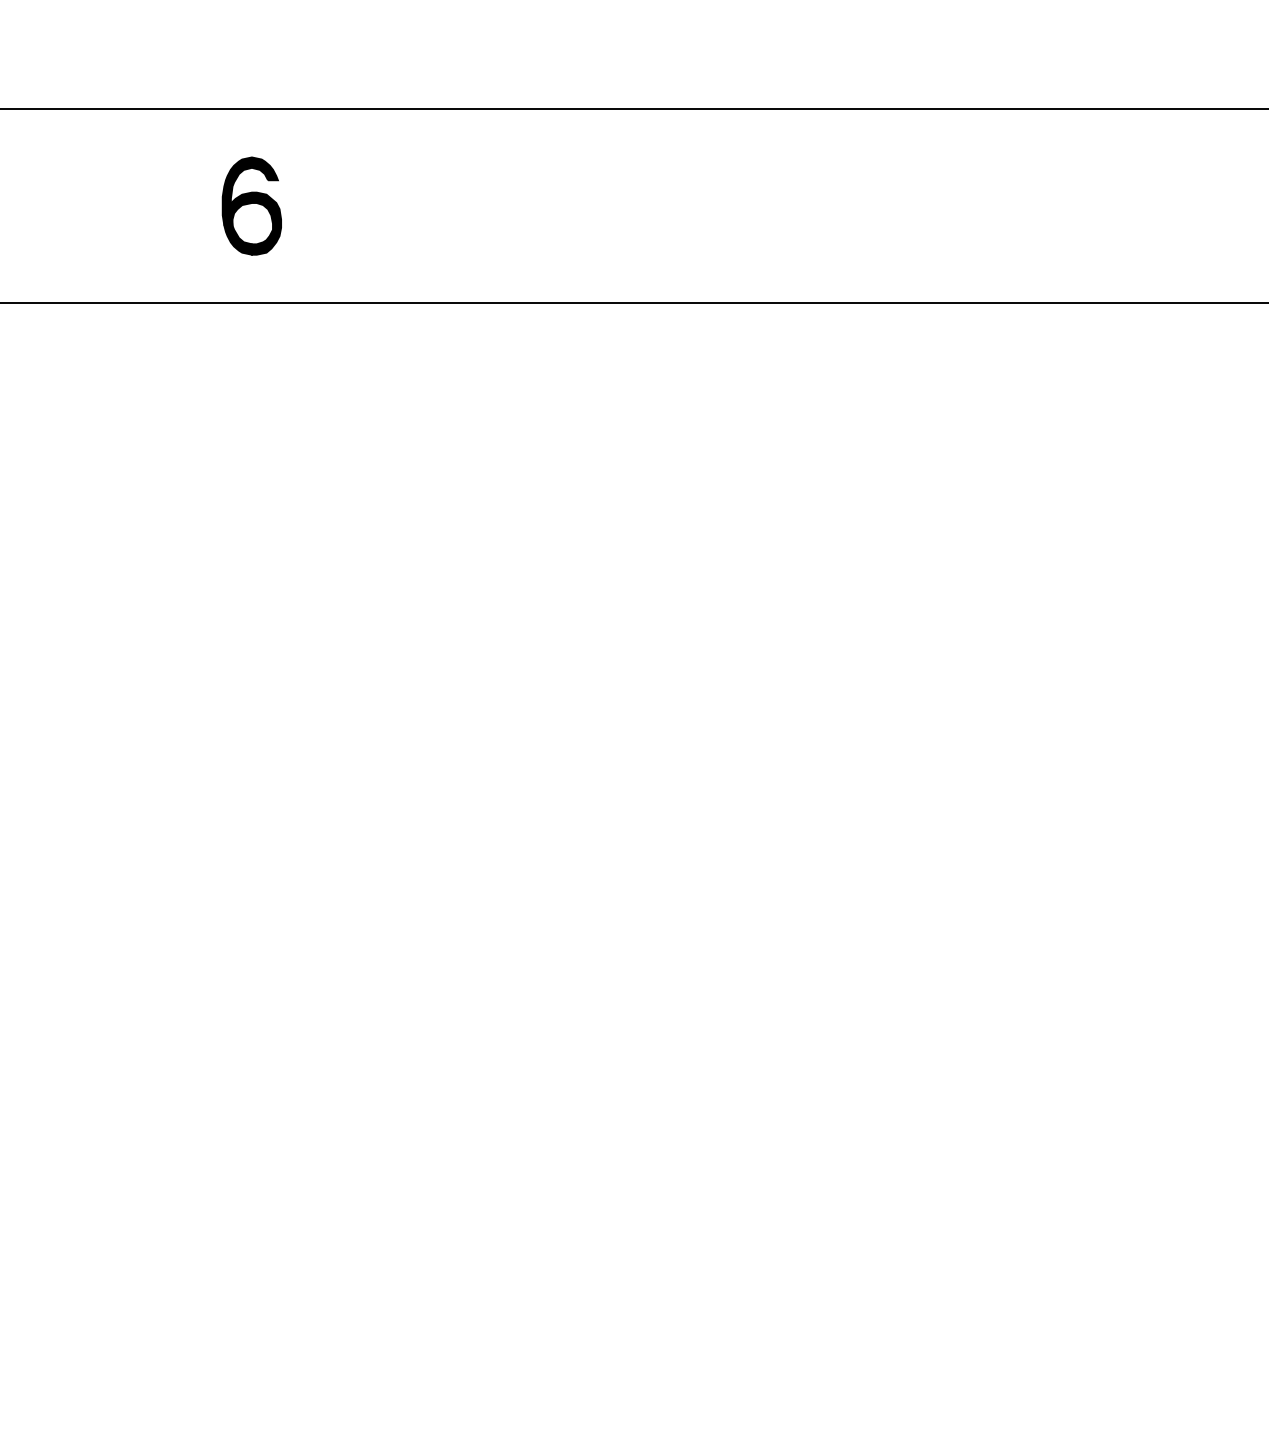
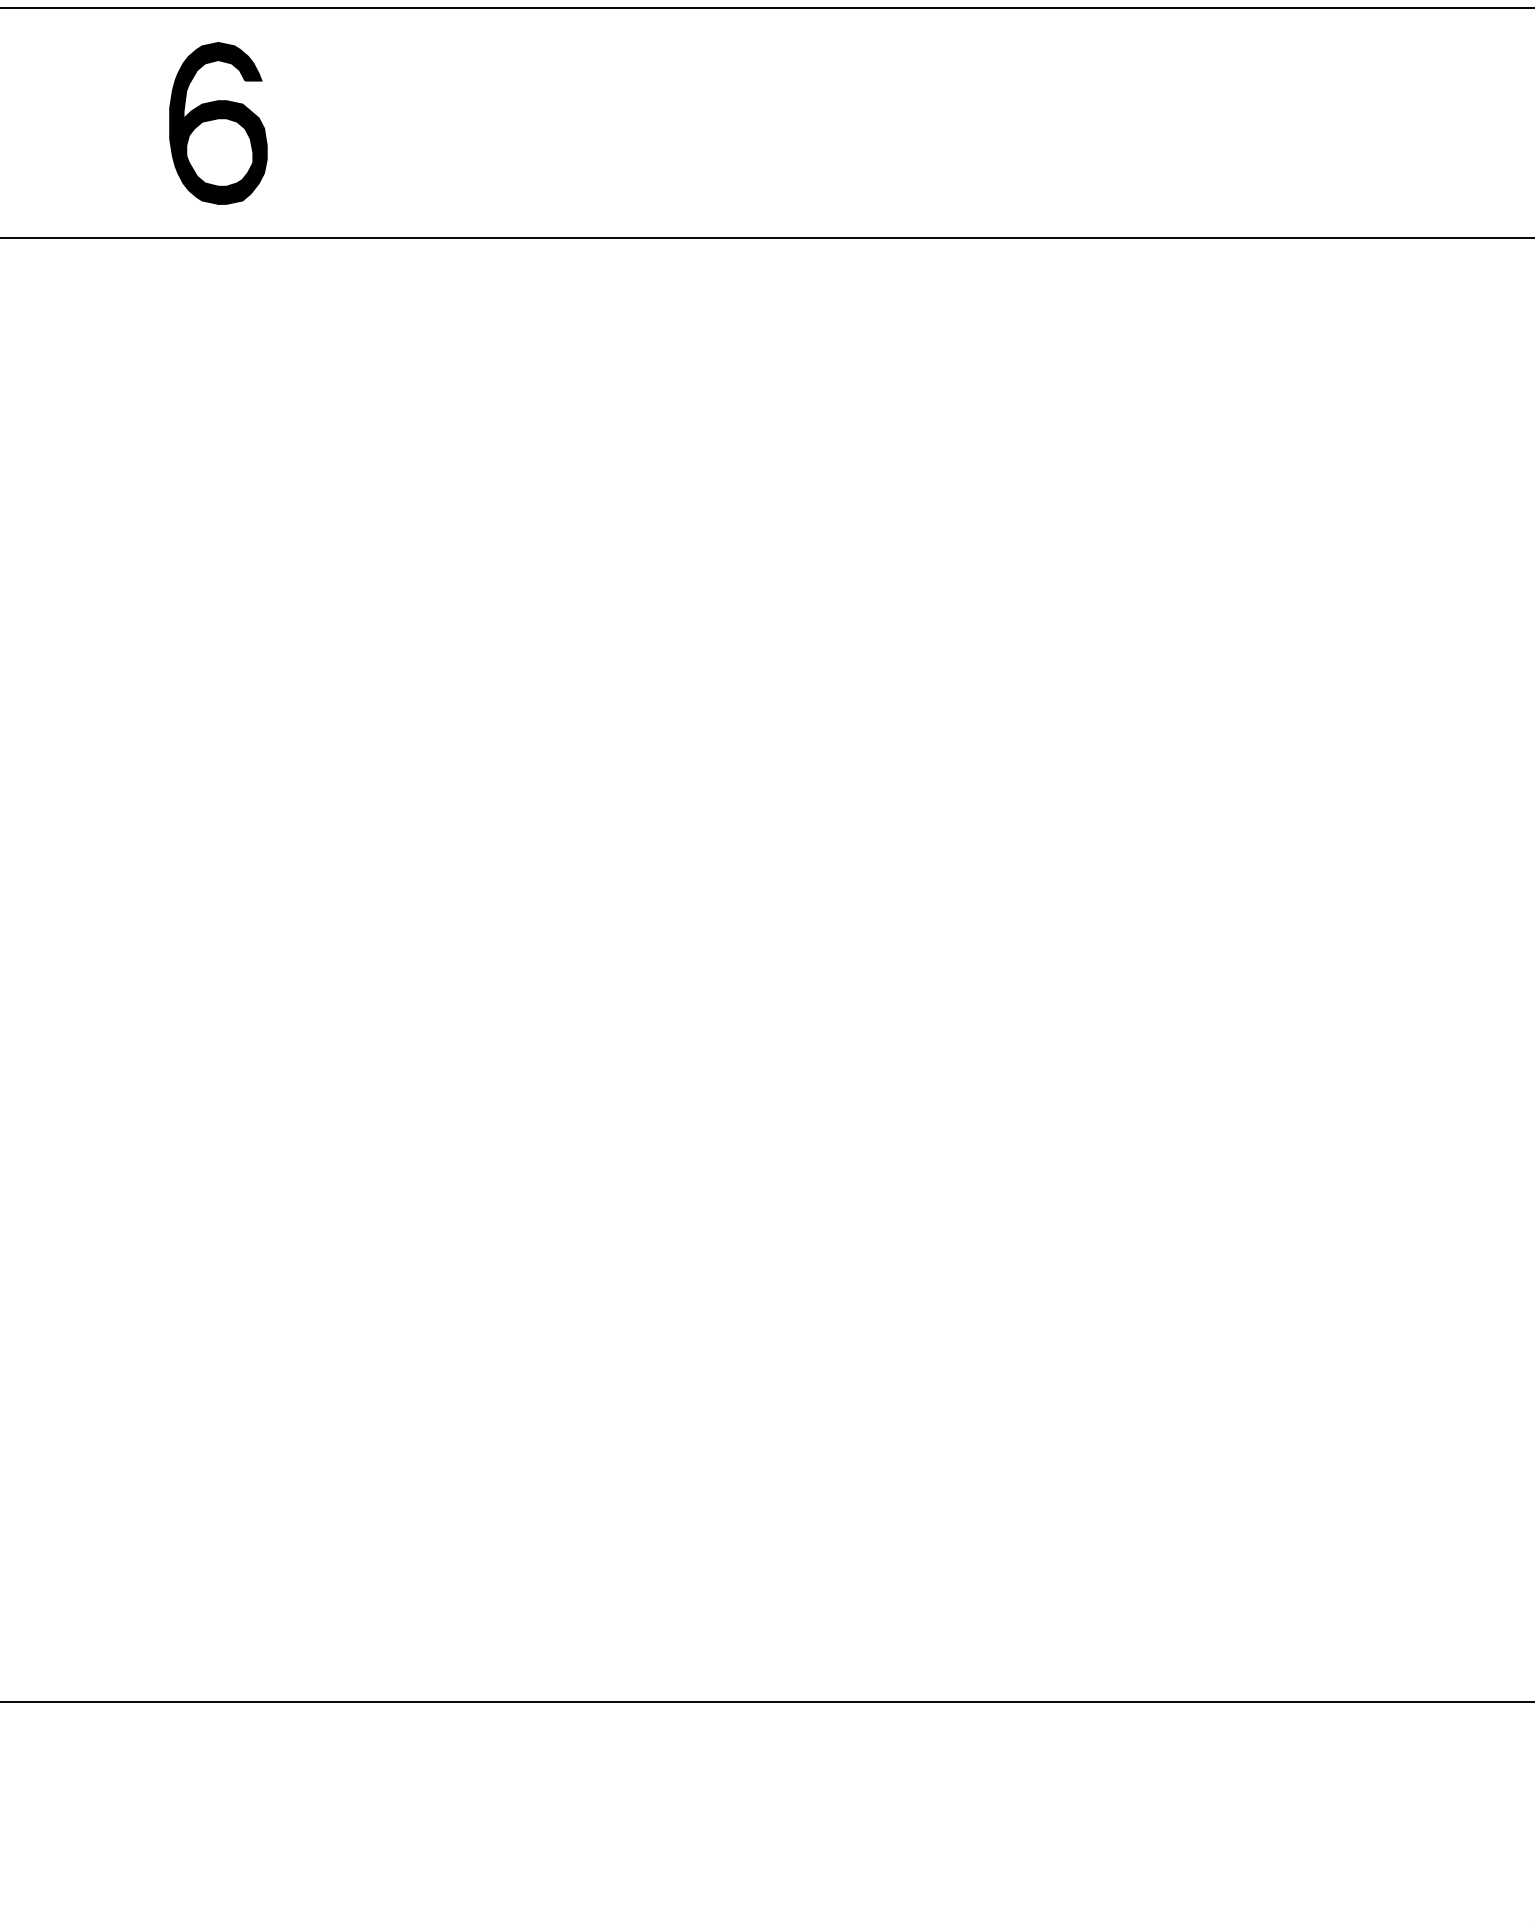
part: (251, 206) -> (218, 123), size x1.4

